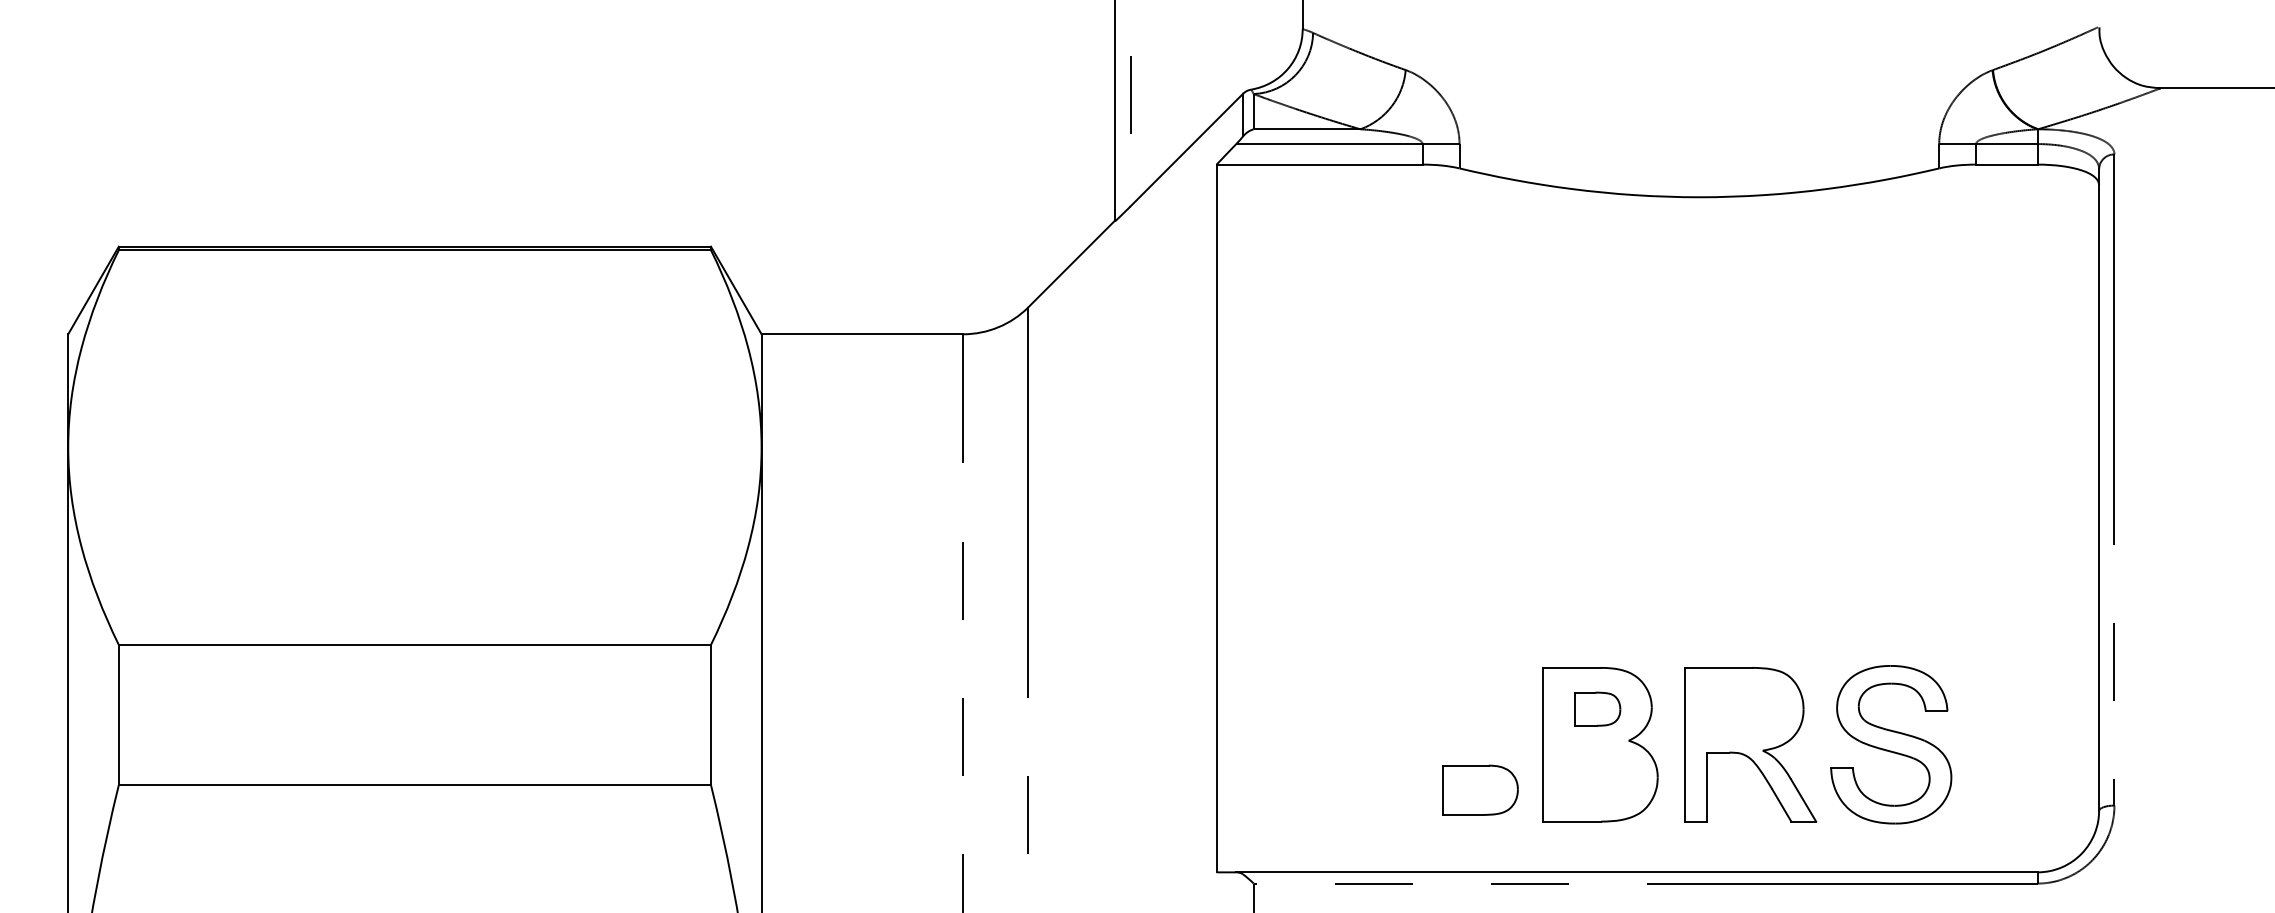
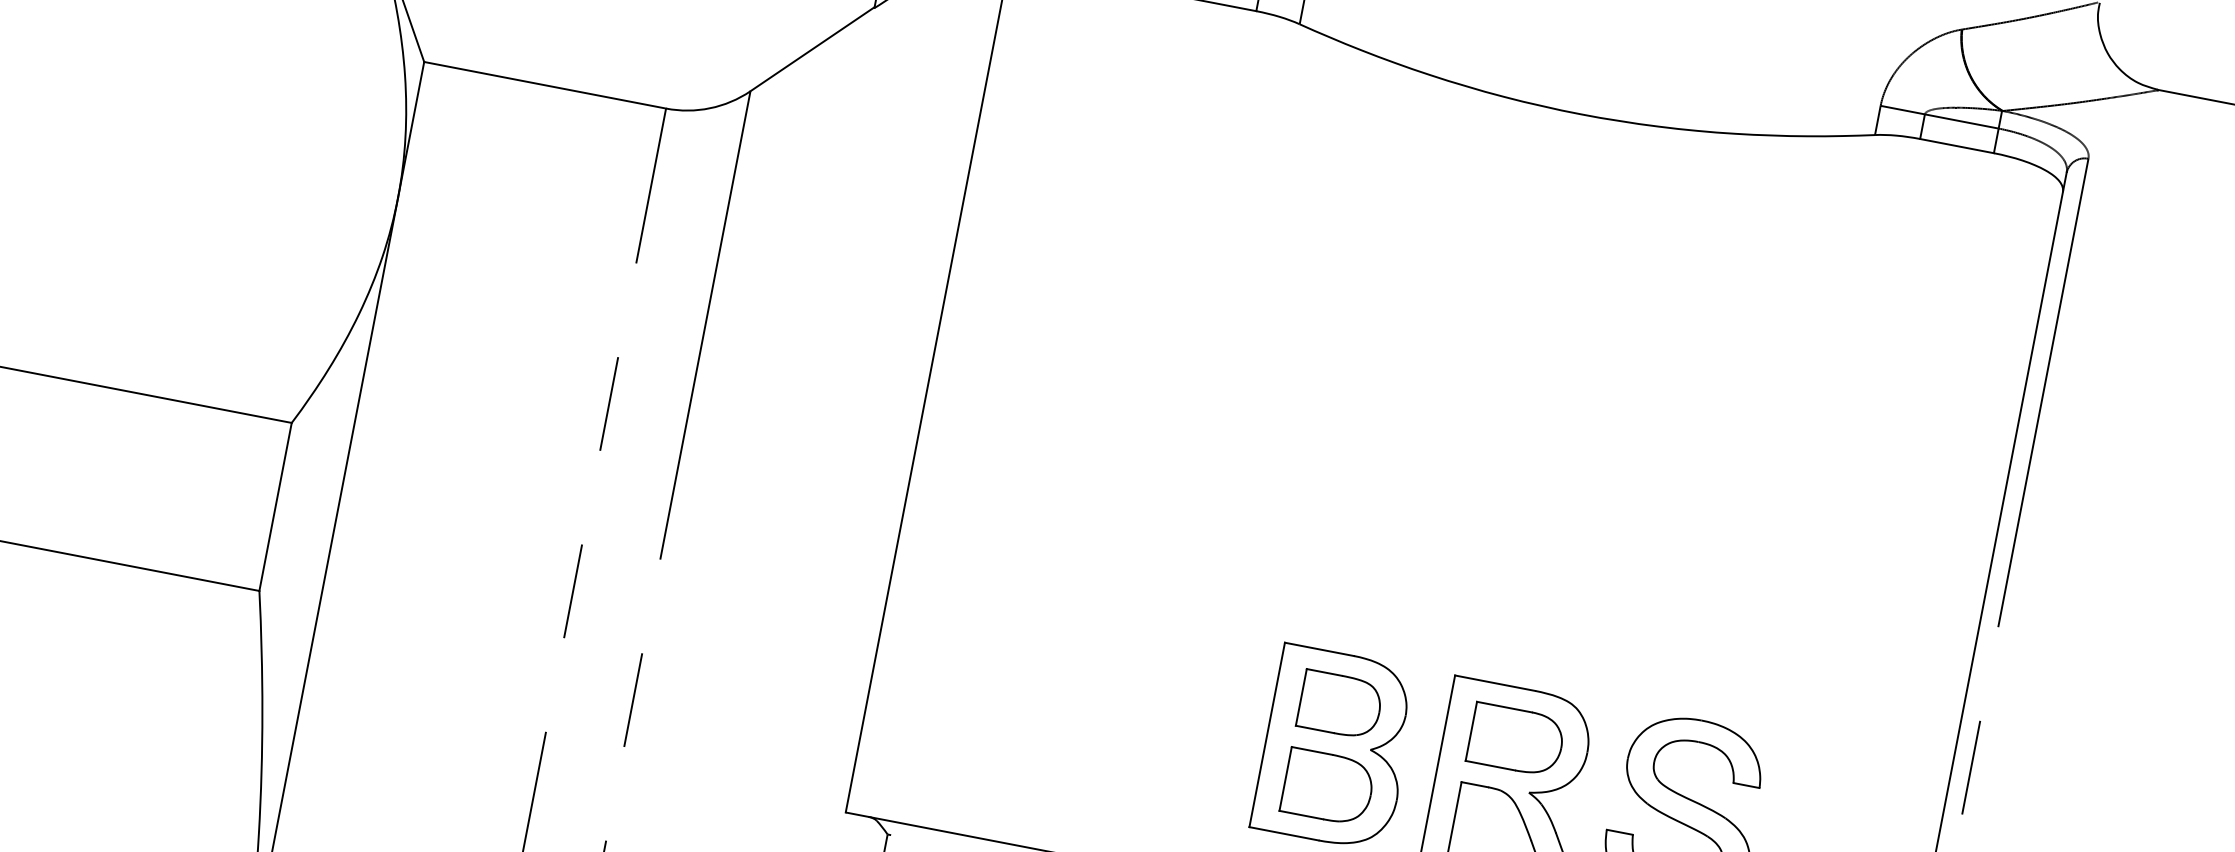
part: (1597, 708) -> (1340, 703), size x1.43
part: (1600, 776) -> (1328, 786), added
part: (1480, 789) -> (1516, 739), moved

